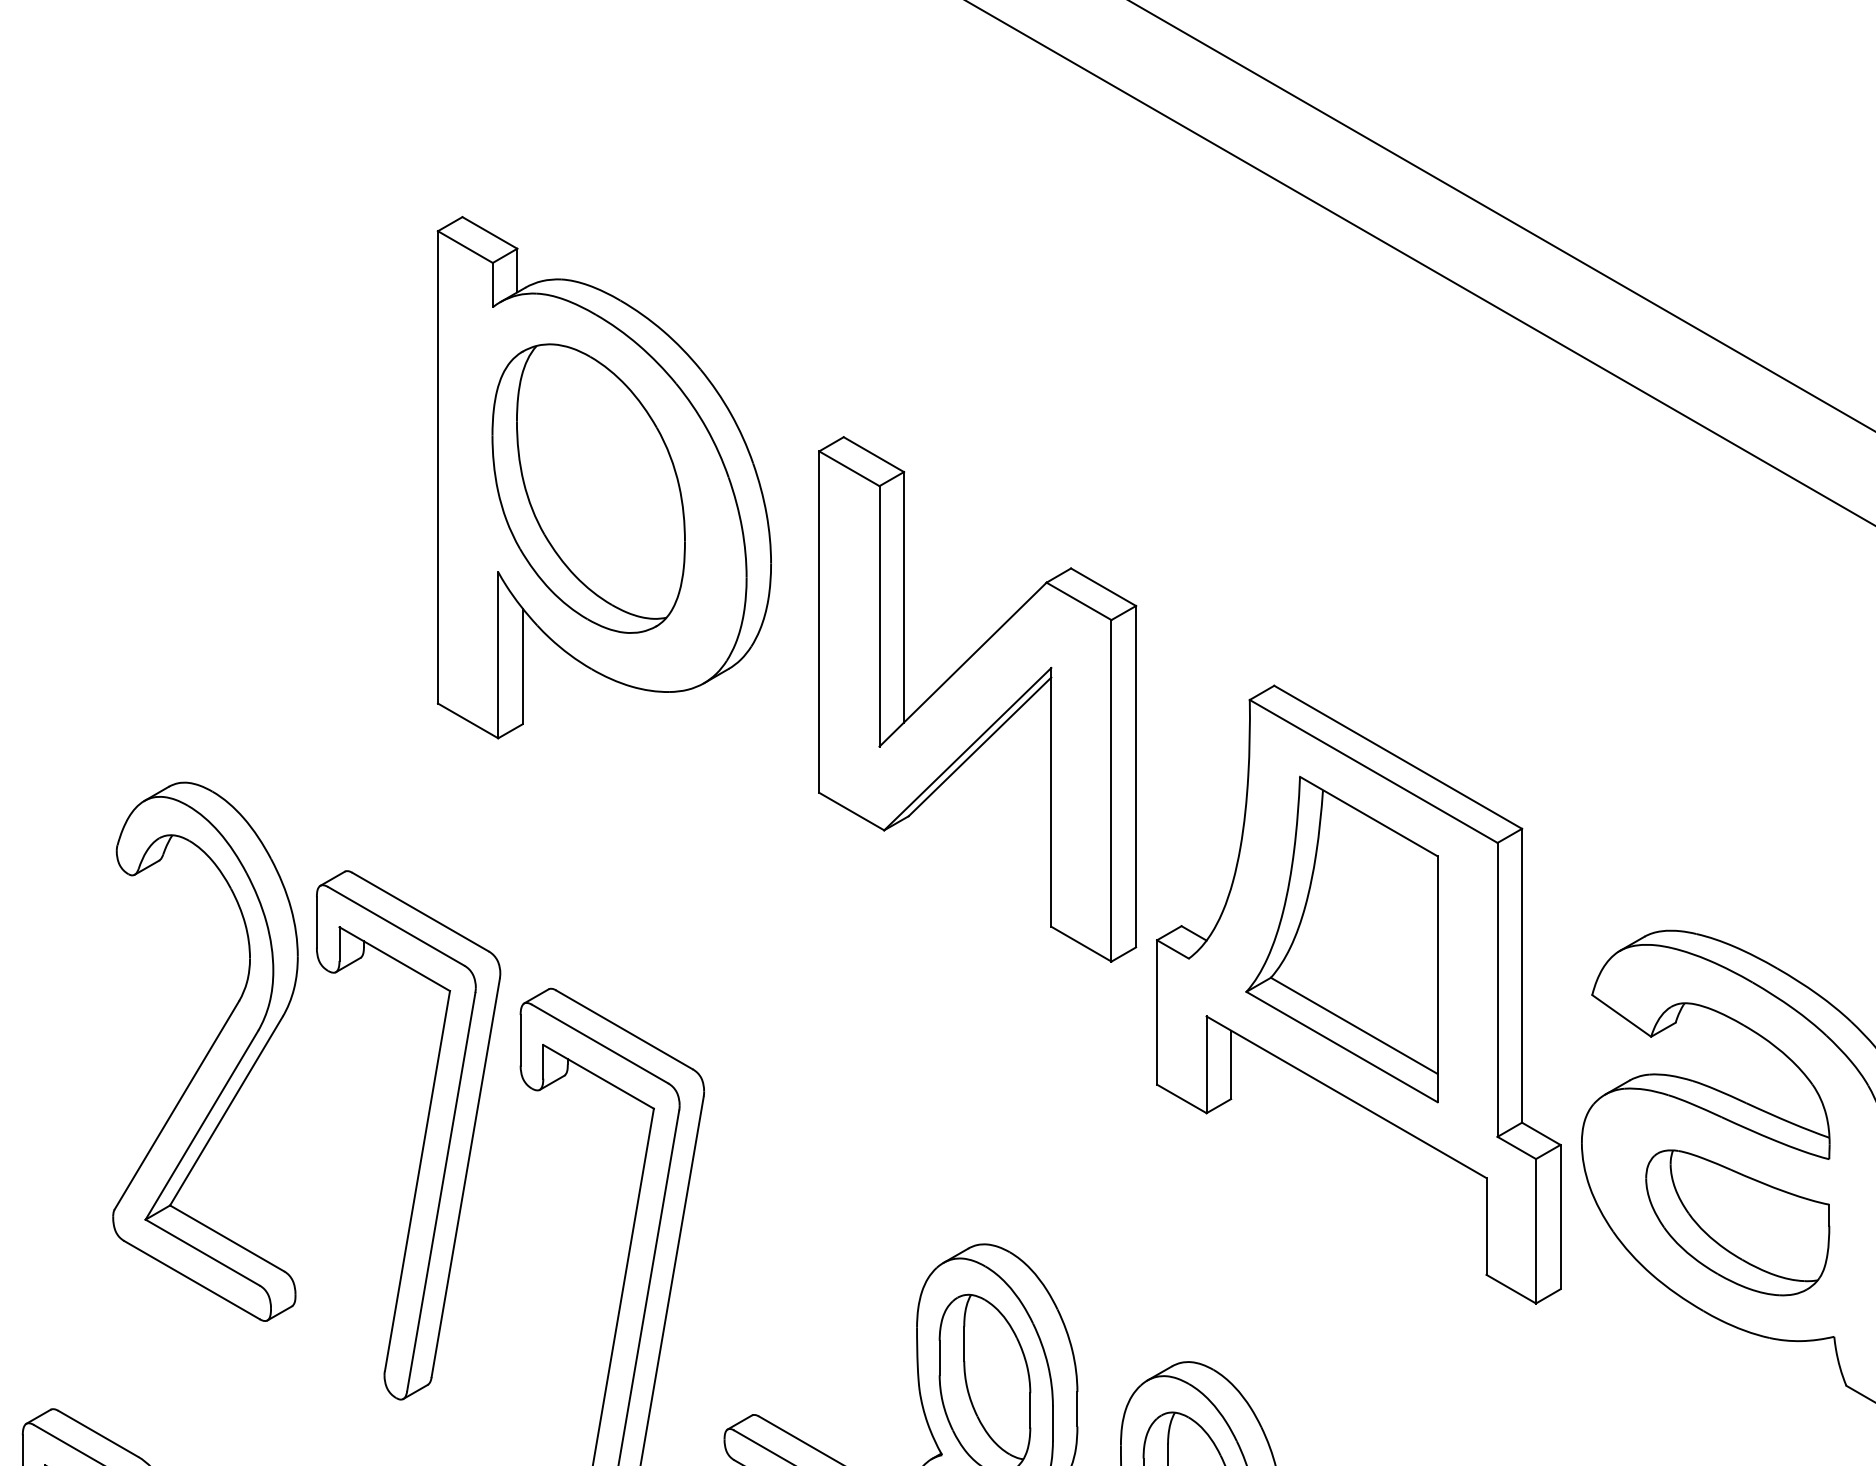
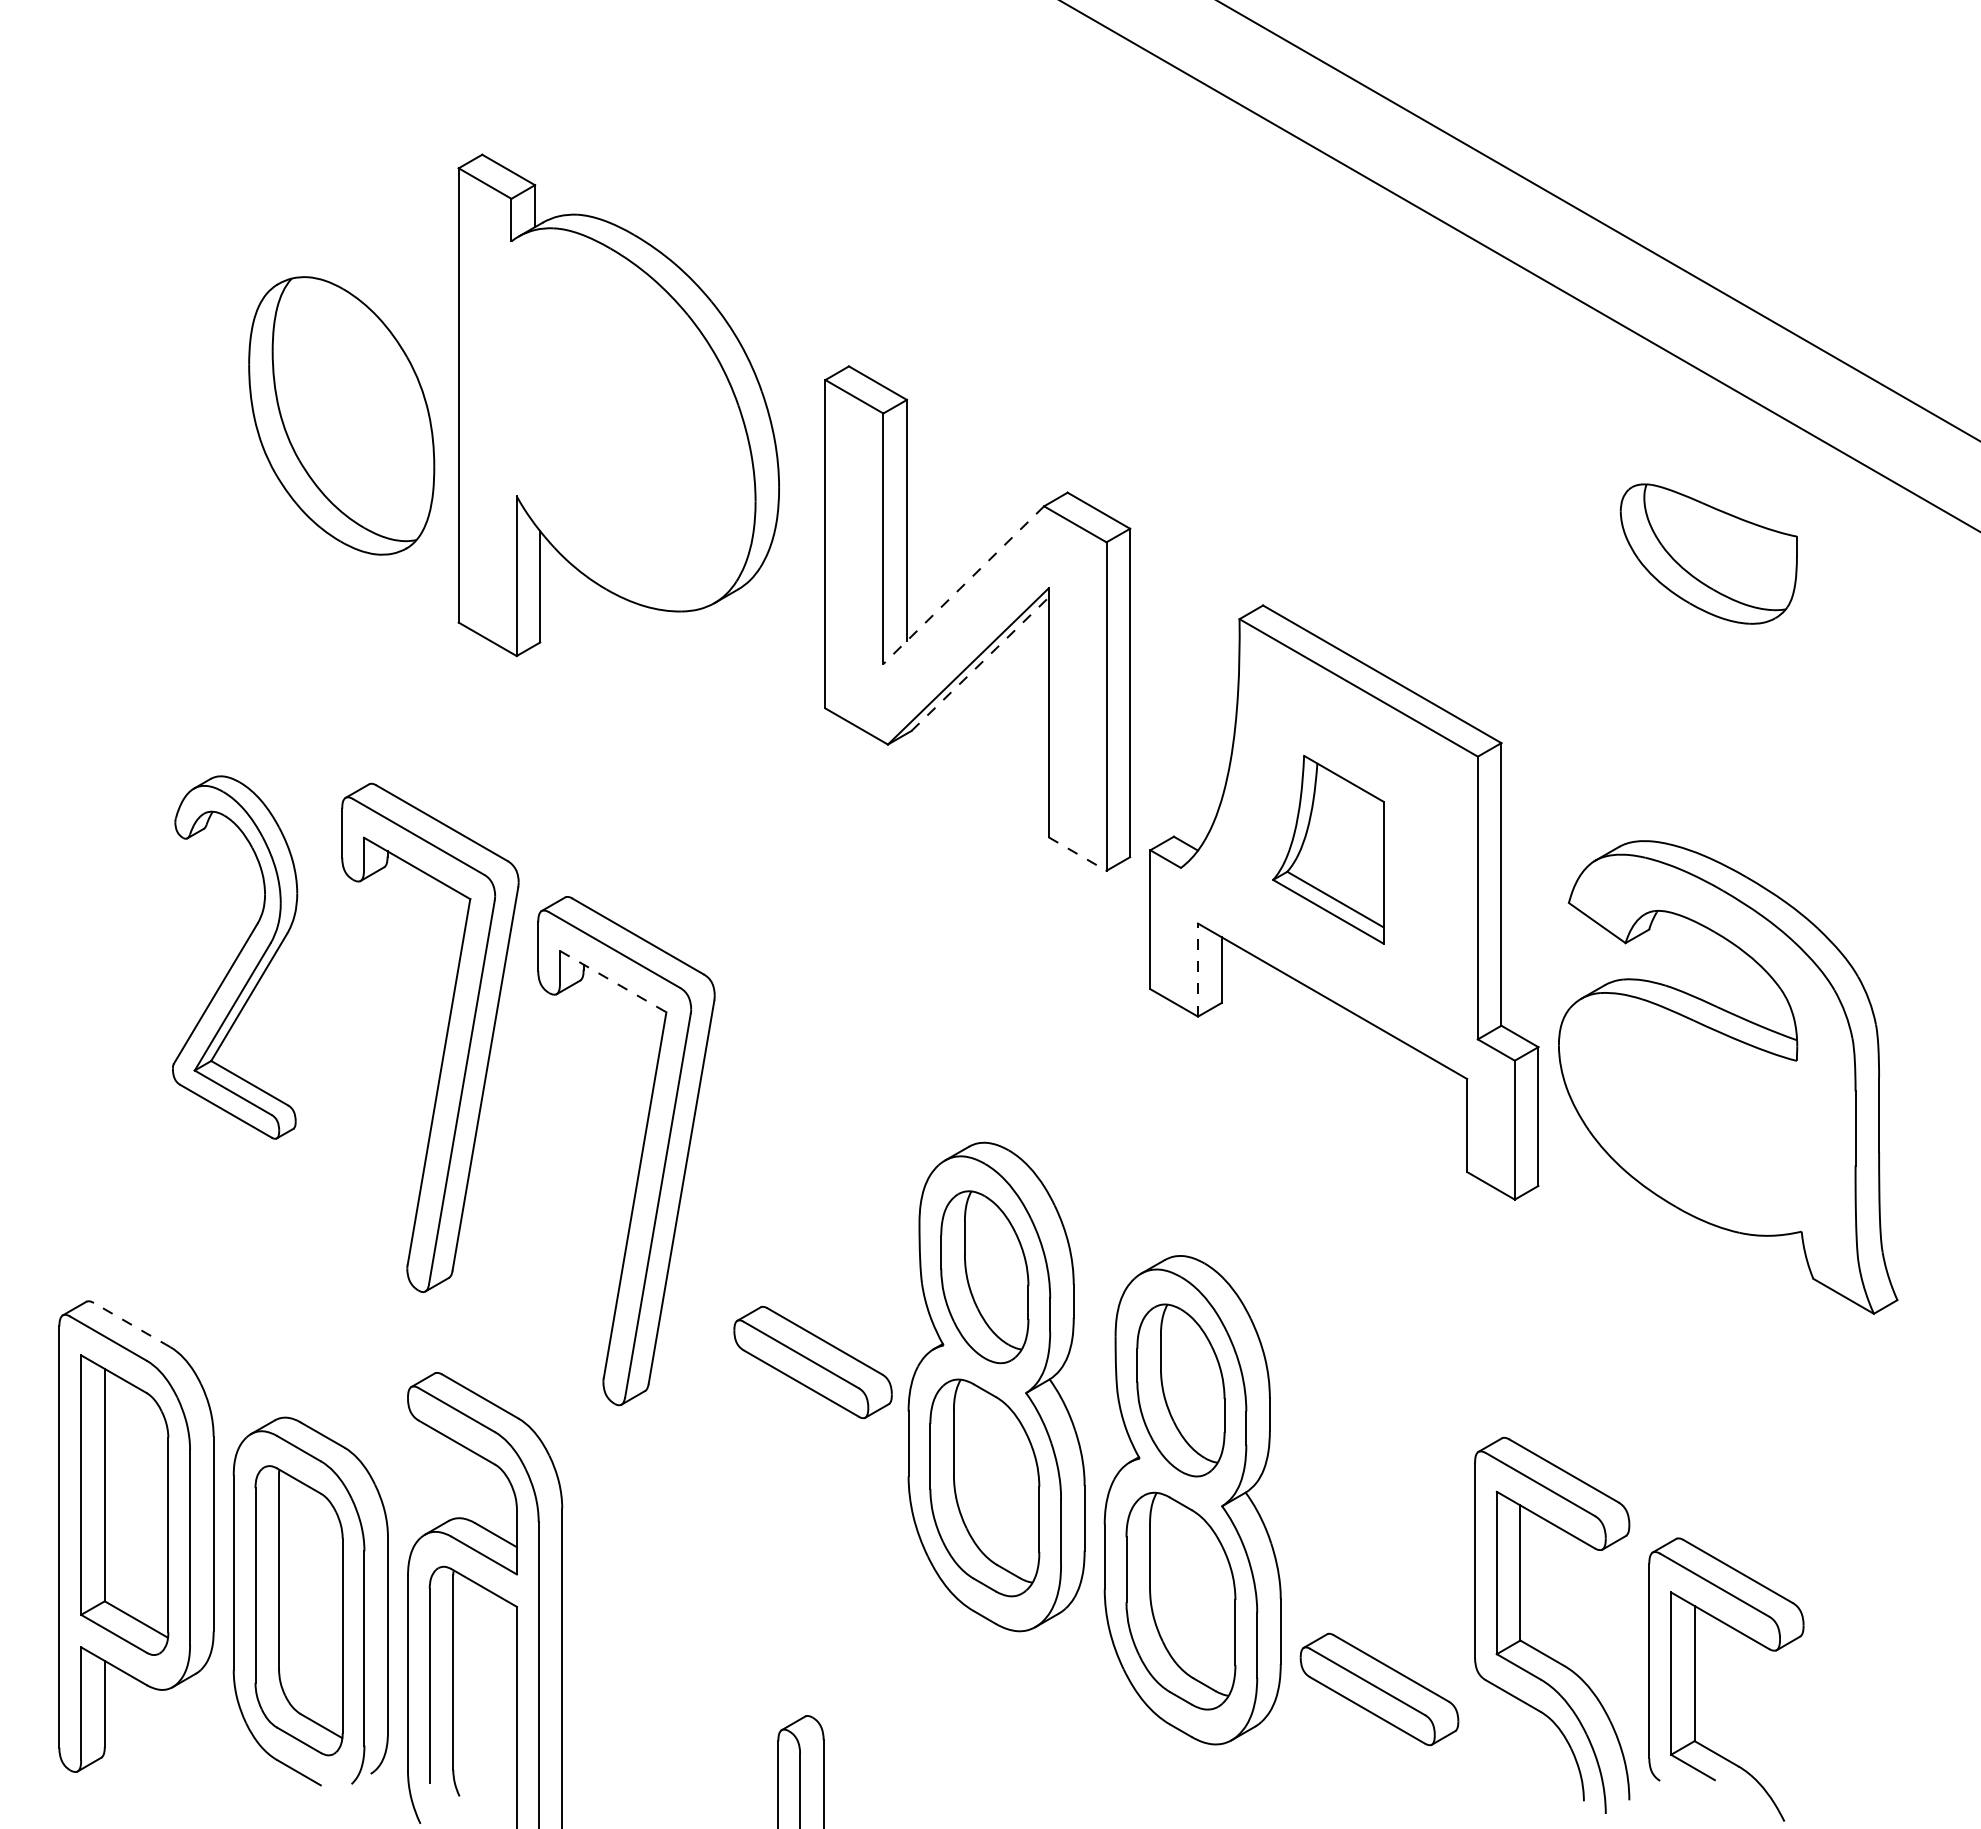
part: (588, 488) -> (341, 415), moved
line: (962, 664) -> (963, 585), solid -> dashed
line: (980, 747) -> (980, 664), solid -> dashed
part: (1342, 939) -> (1328, 849), size x0.6
line: (1082, 944) -> (1078, 854), solid -> dashed
part: (204, 1051) -> (234, 957), size x0.7
line: (1207, 1065) -> (1198, 970), solid -> dashed
line: (598, 1076) -> (613, 981), solid -> dashed
part: (1737, 1222) -> (1708, 553), moved
line: (97, 1433) -> (131, 1324), solid -> dashed

